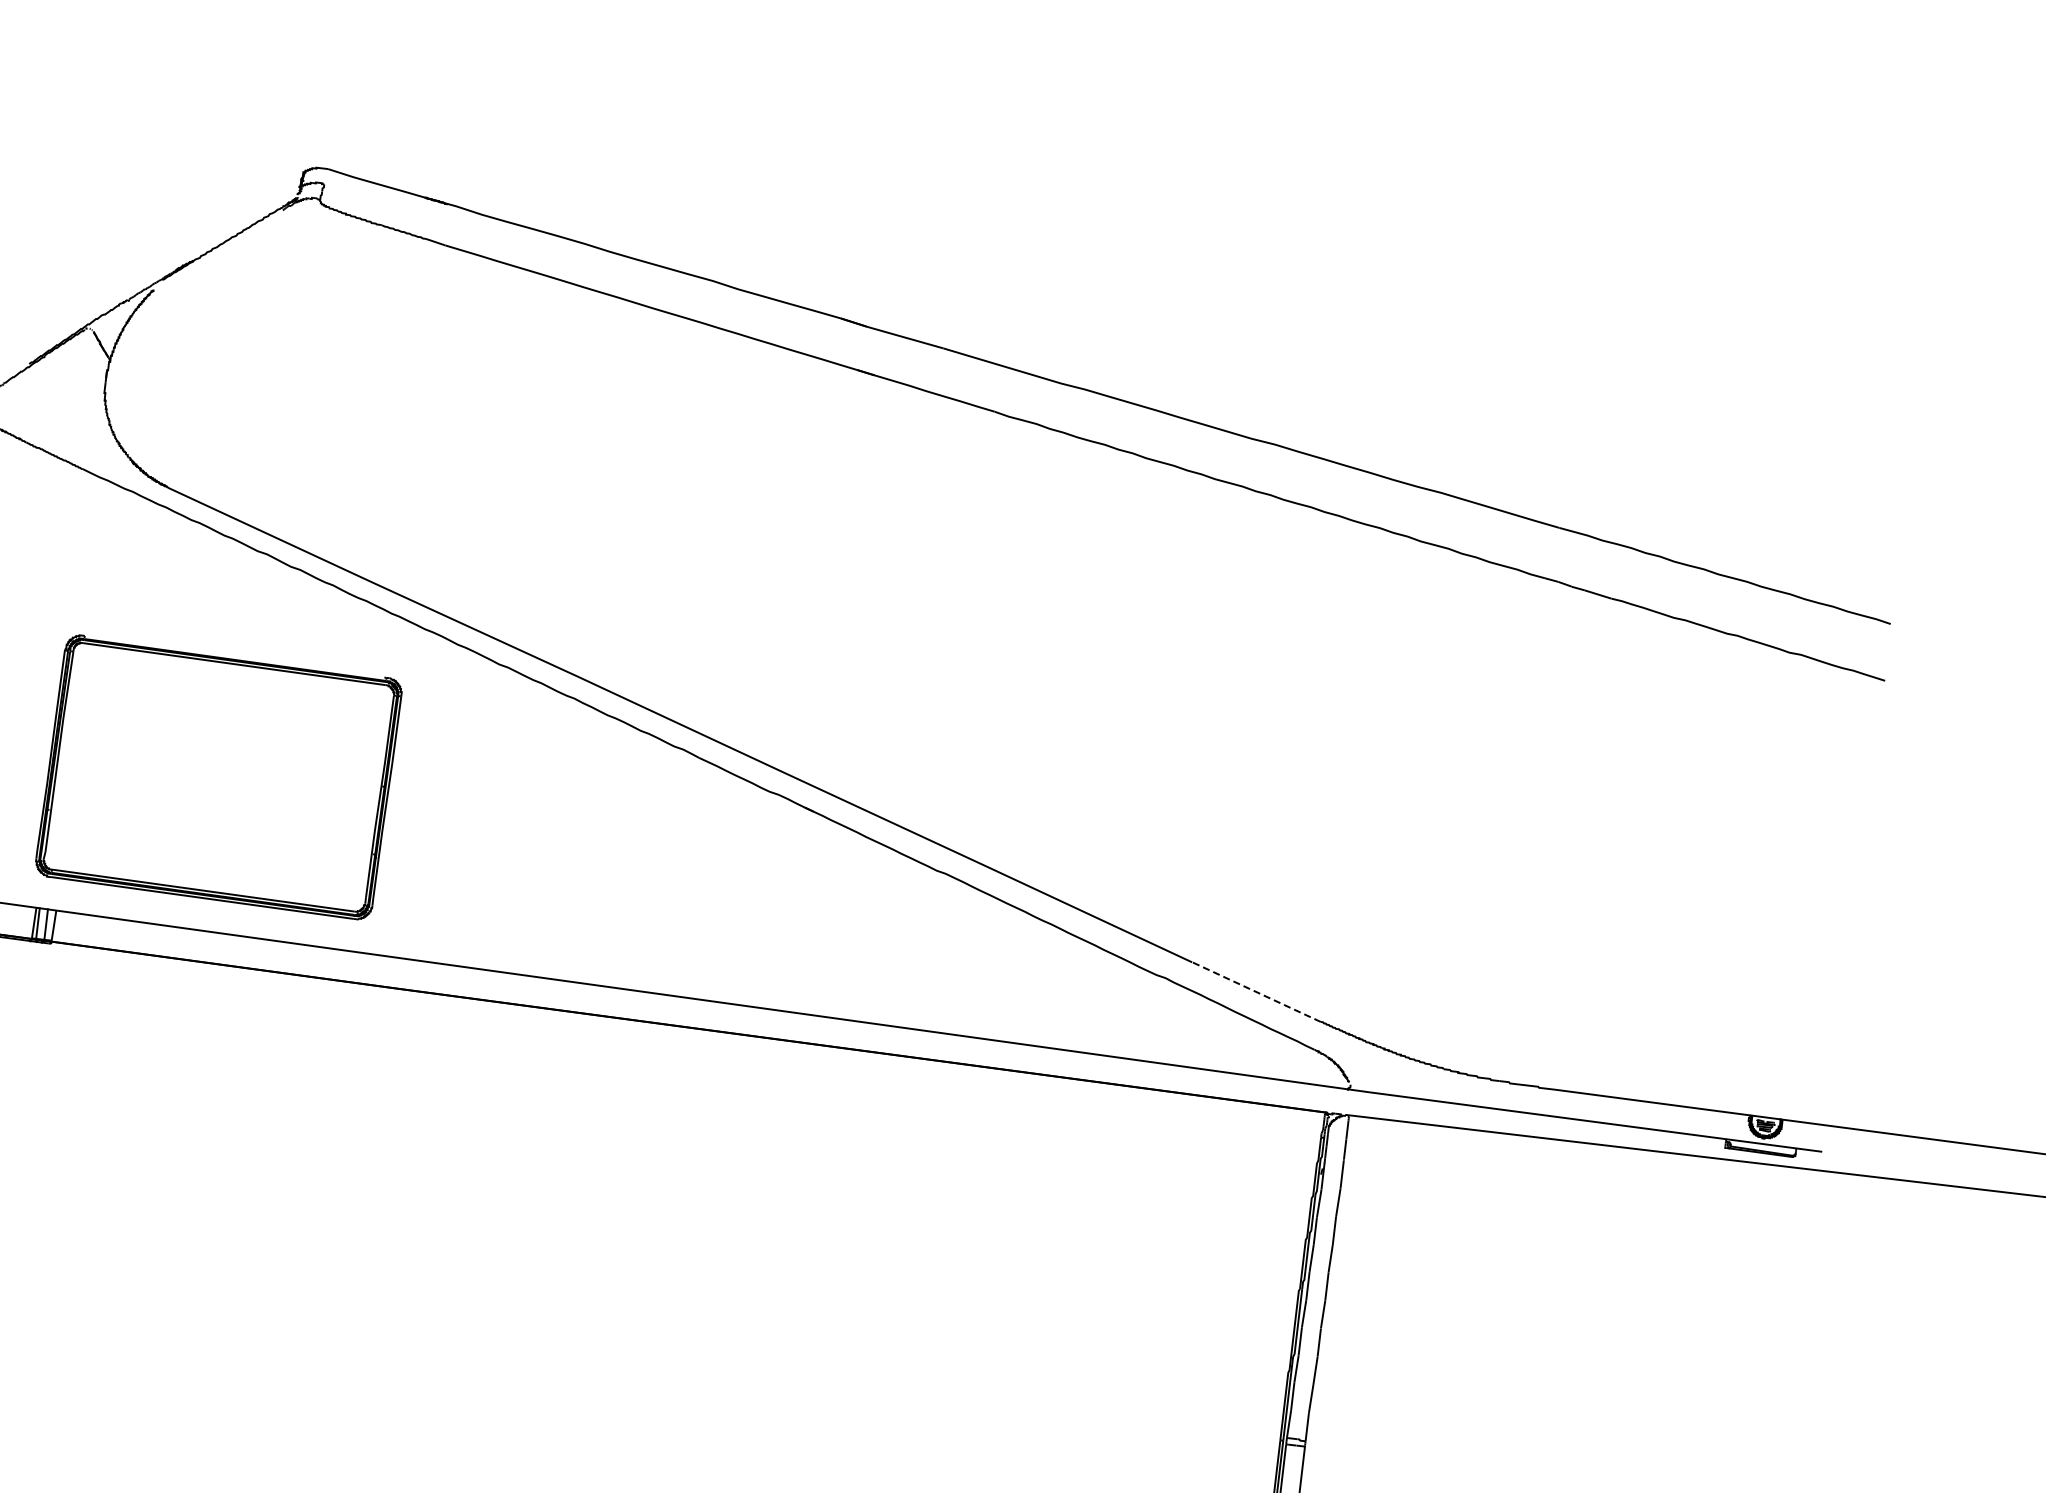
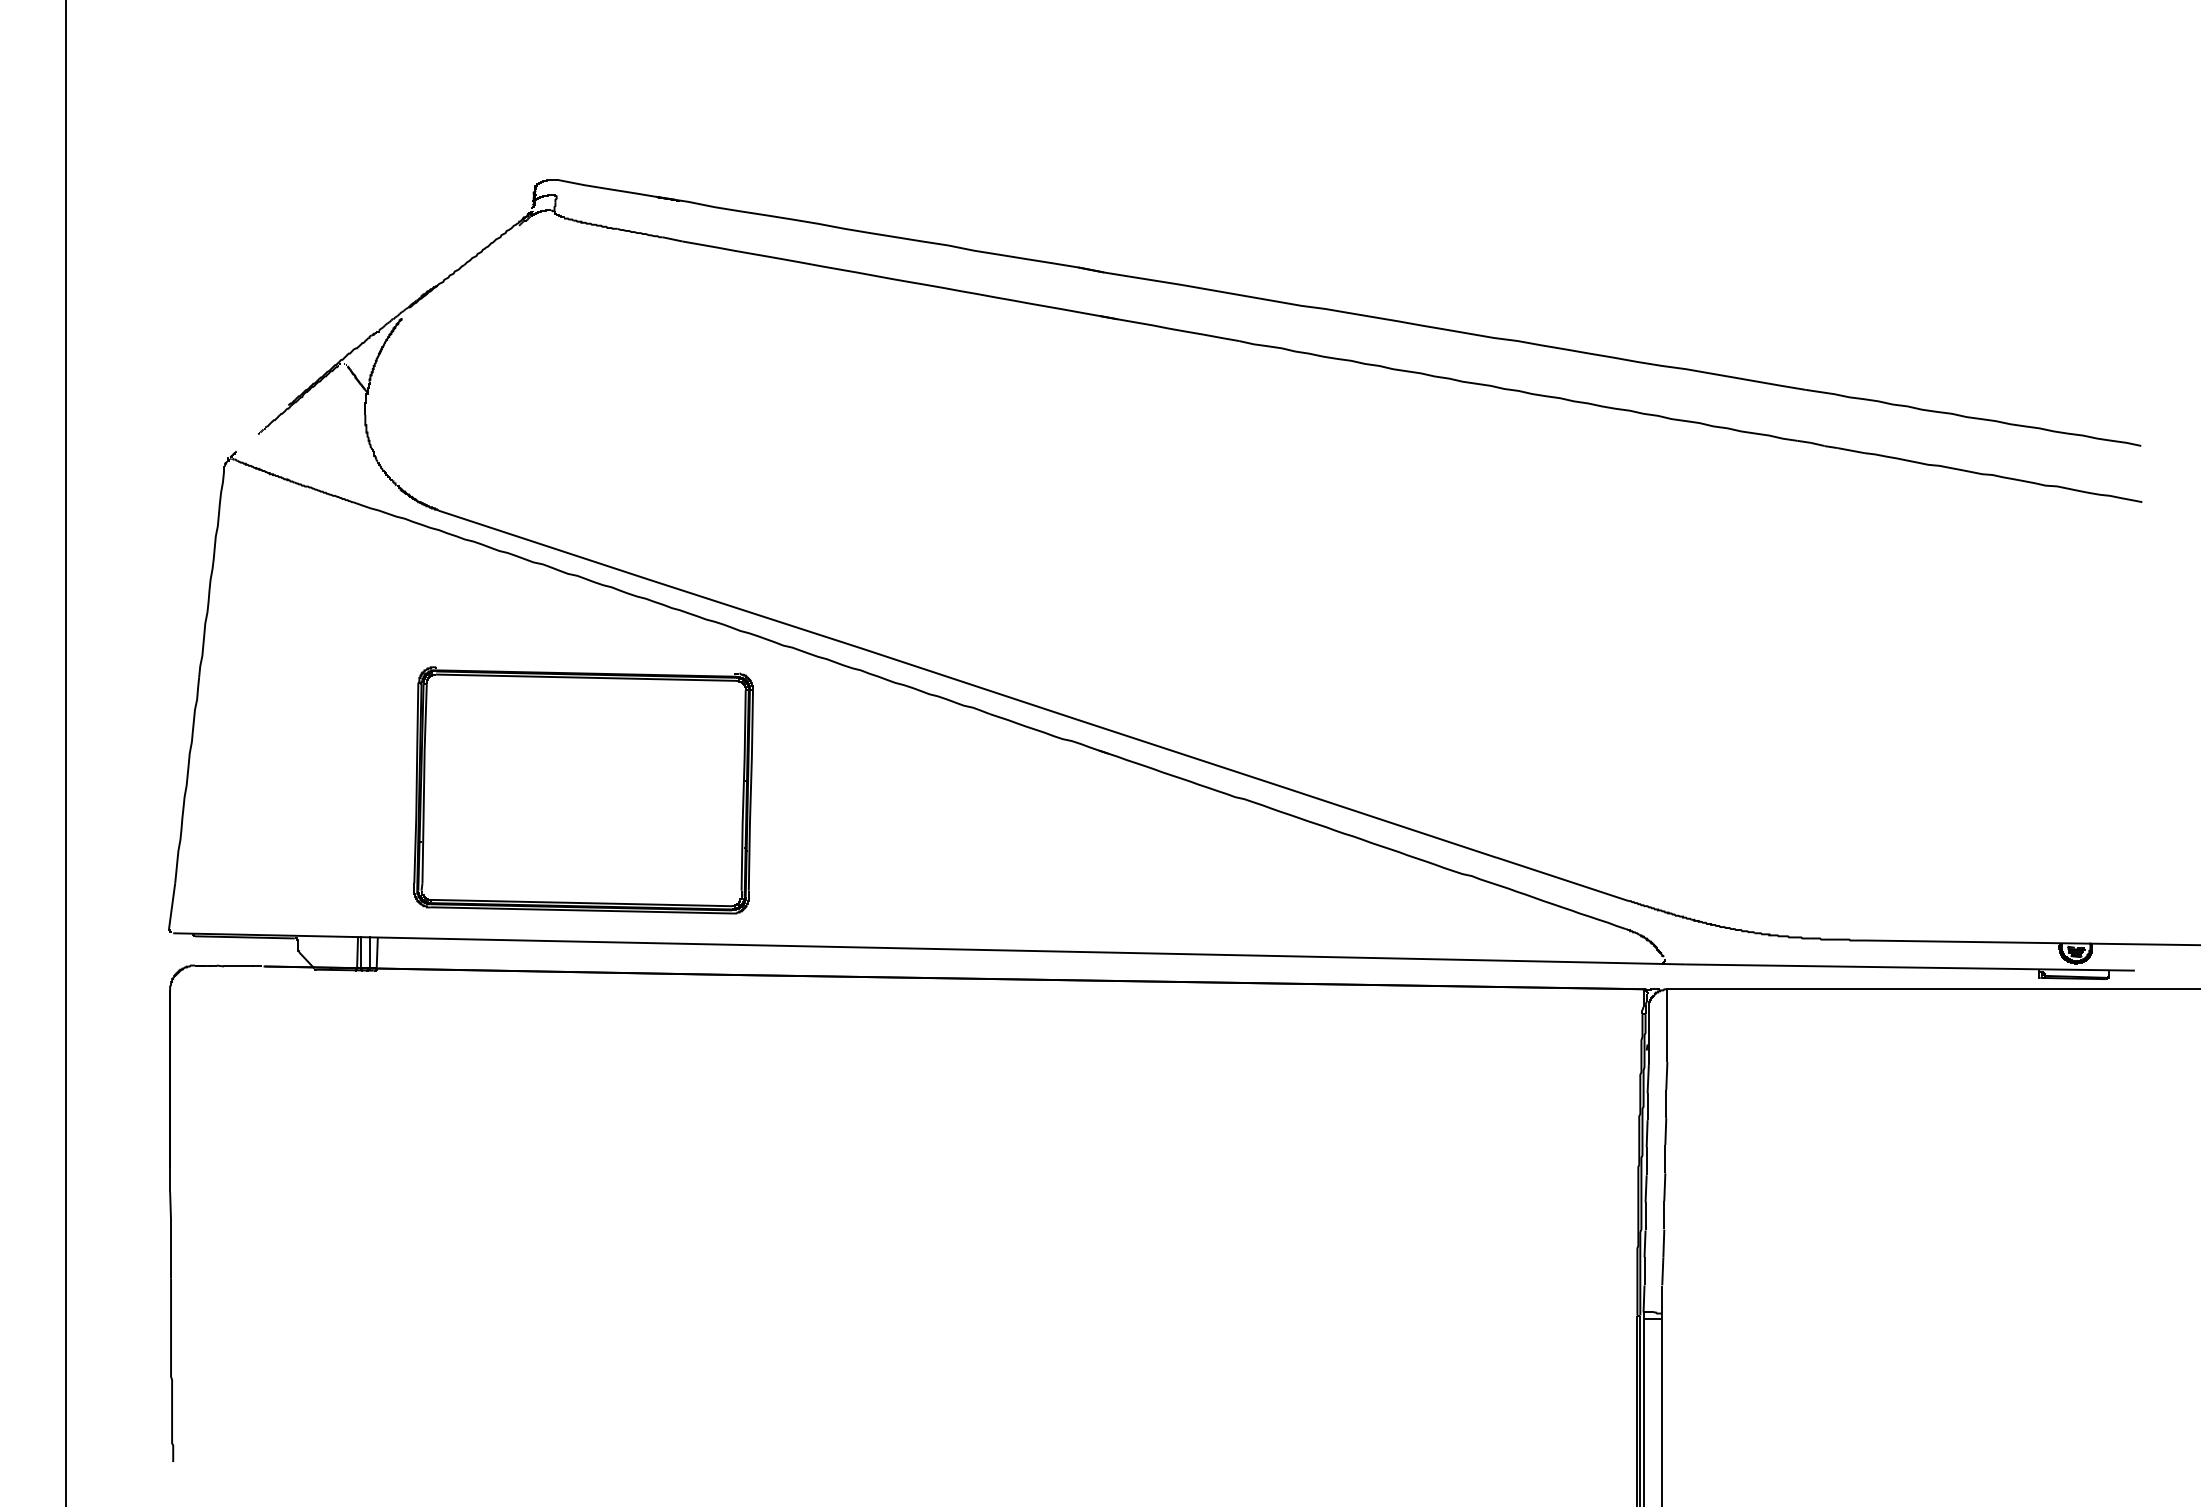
part: (218, 777) -> (583, 790), moved
line: (1256, 992) -> (1562, 879), dashed -> solid

